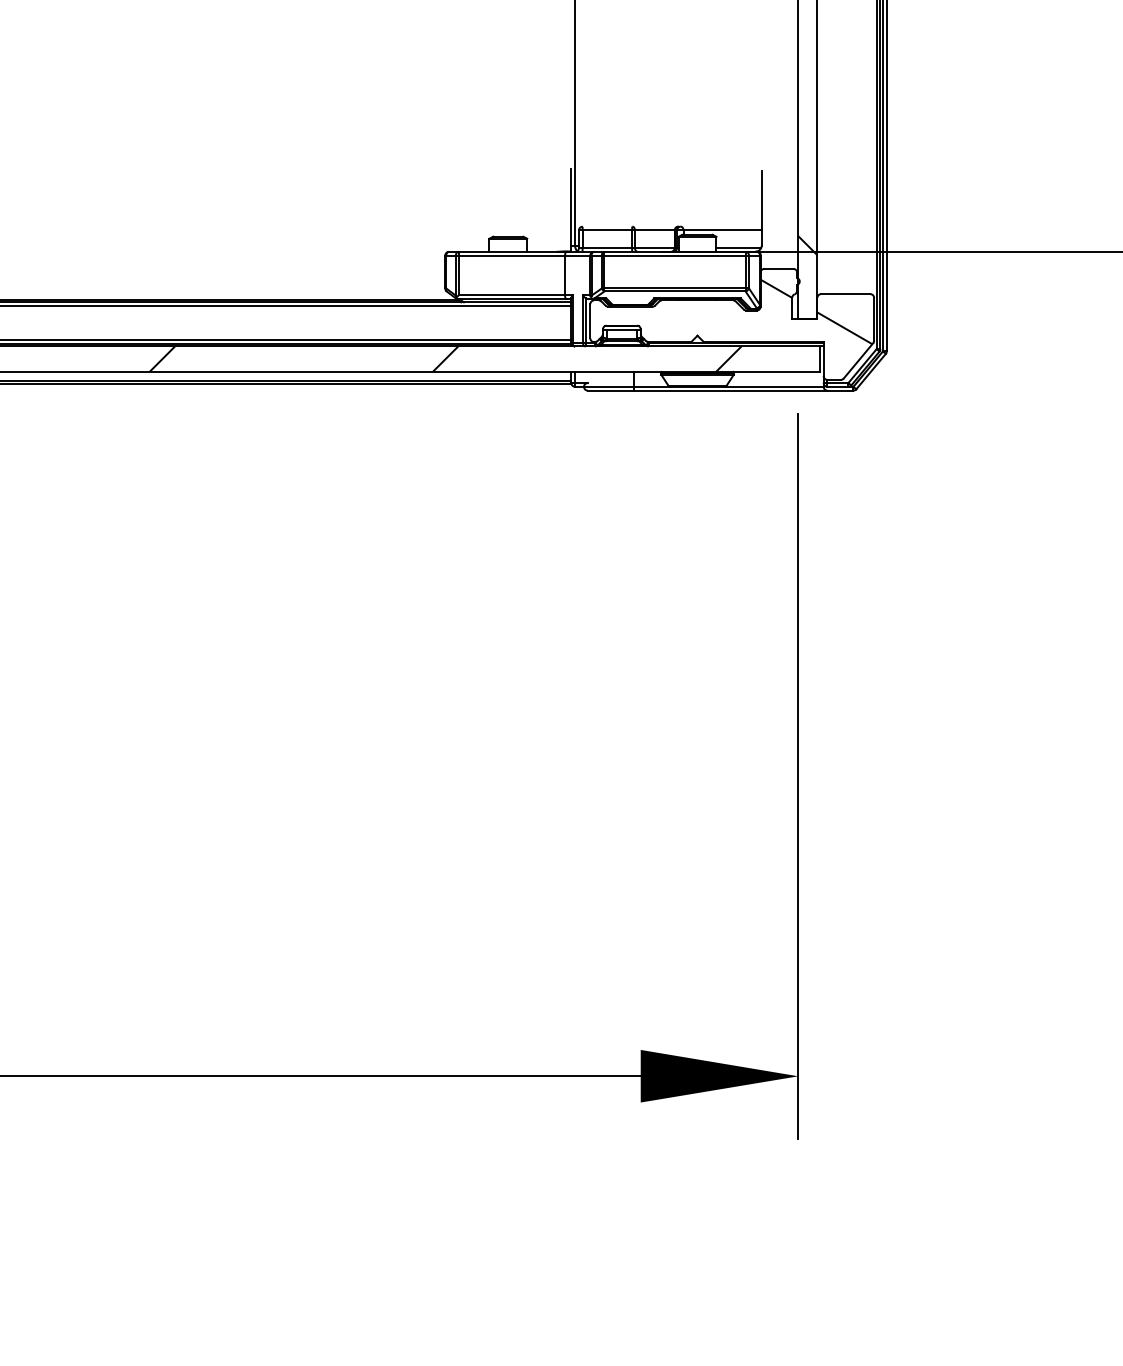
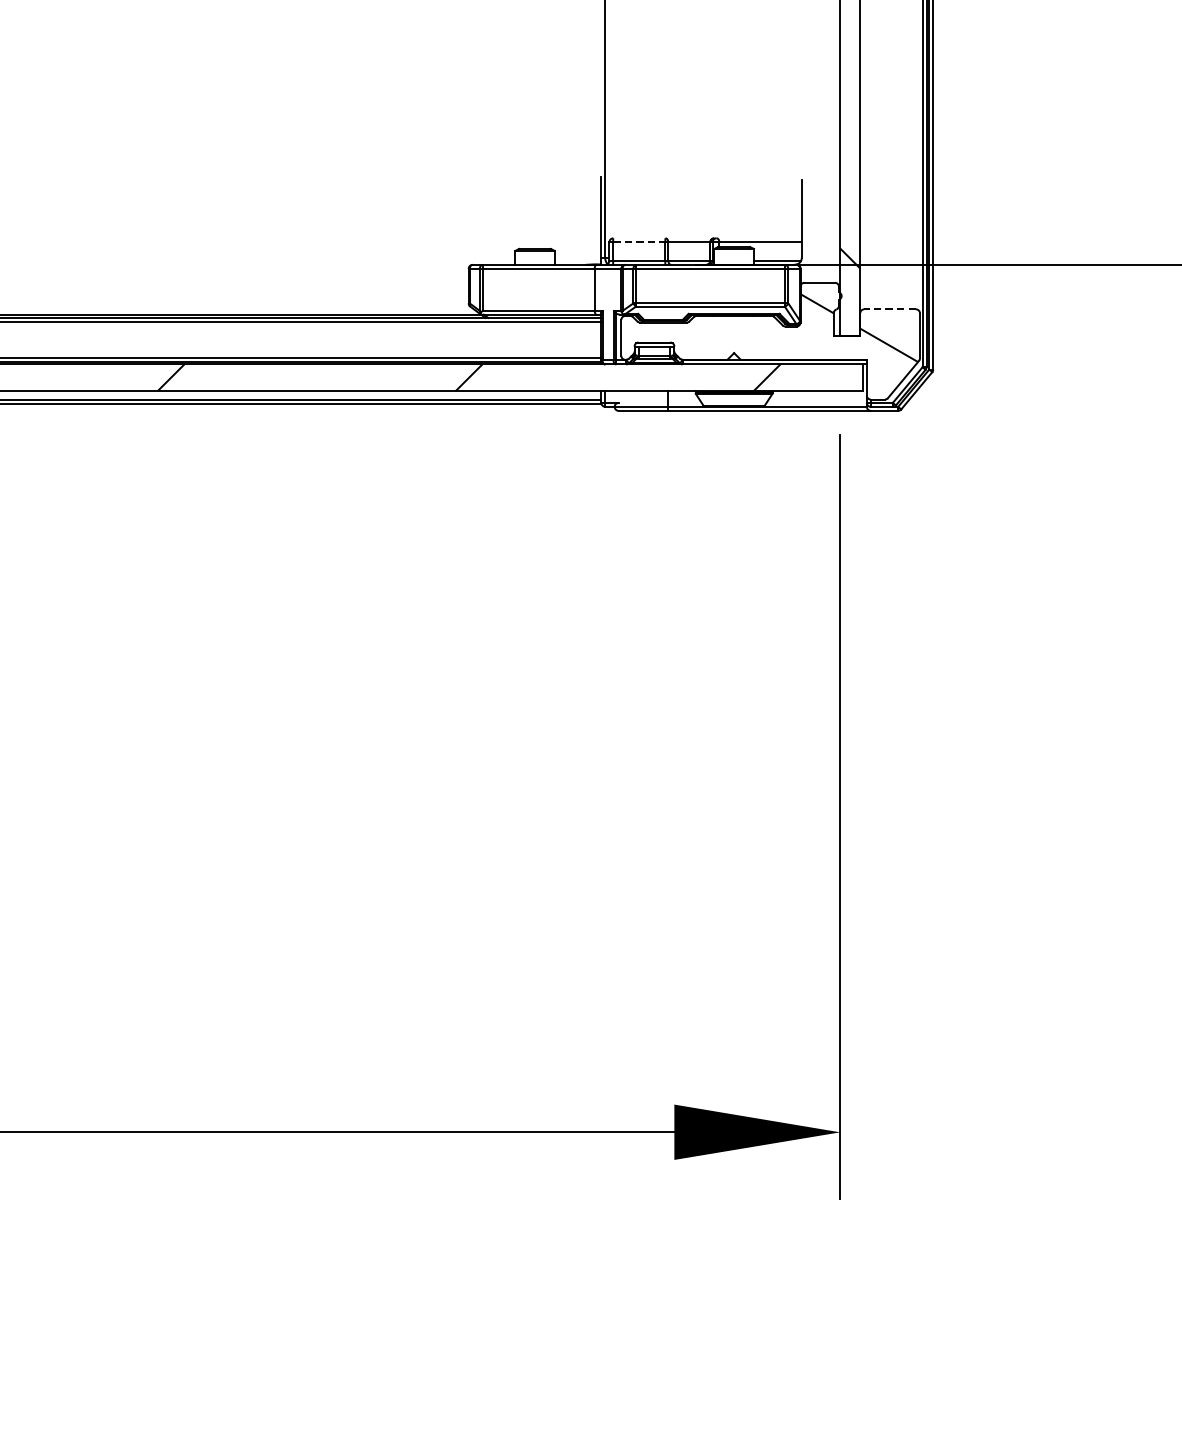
line: (607, 230) -> (639, 242), solid -> dashed
line: (845, 294) -> (889, 309), solid -> dashed

